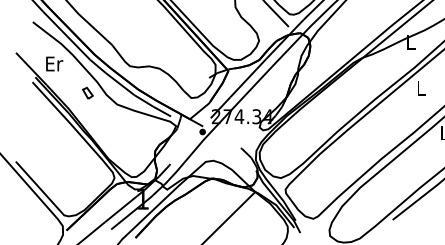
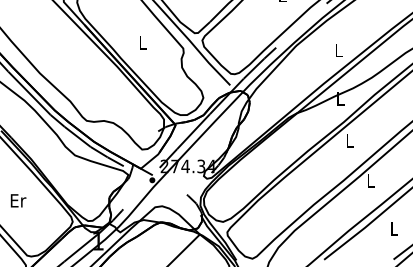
text: (54, 63) -> (18, 200), moved
part: (87, 92) -> (48, 144), removed

